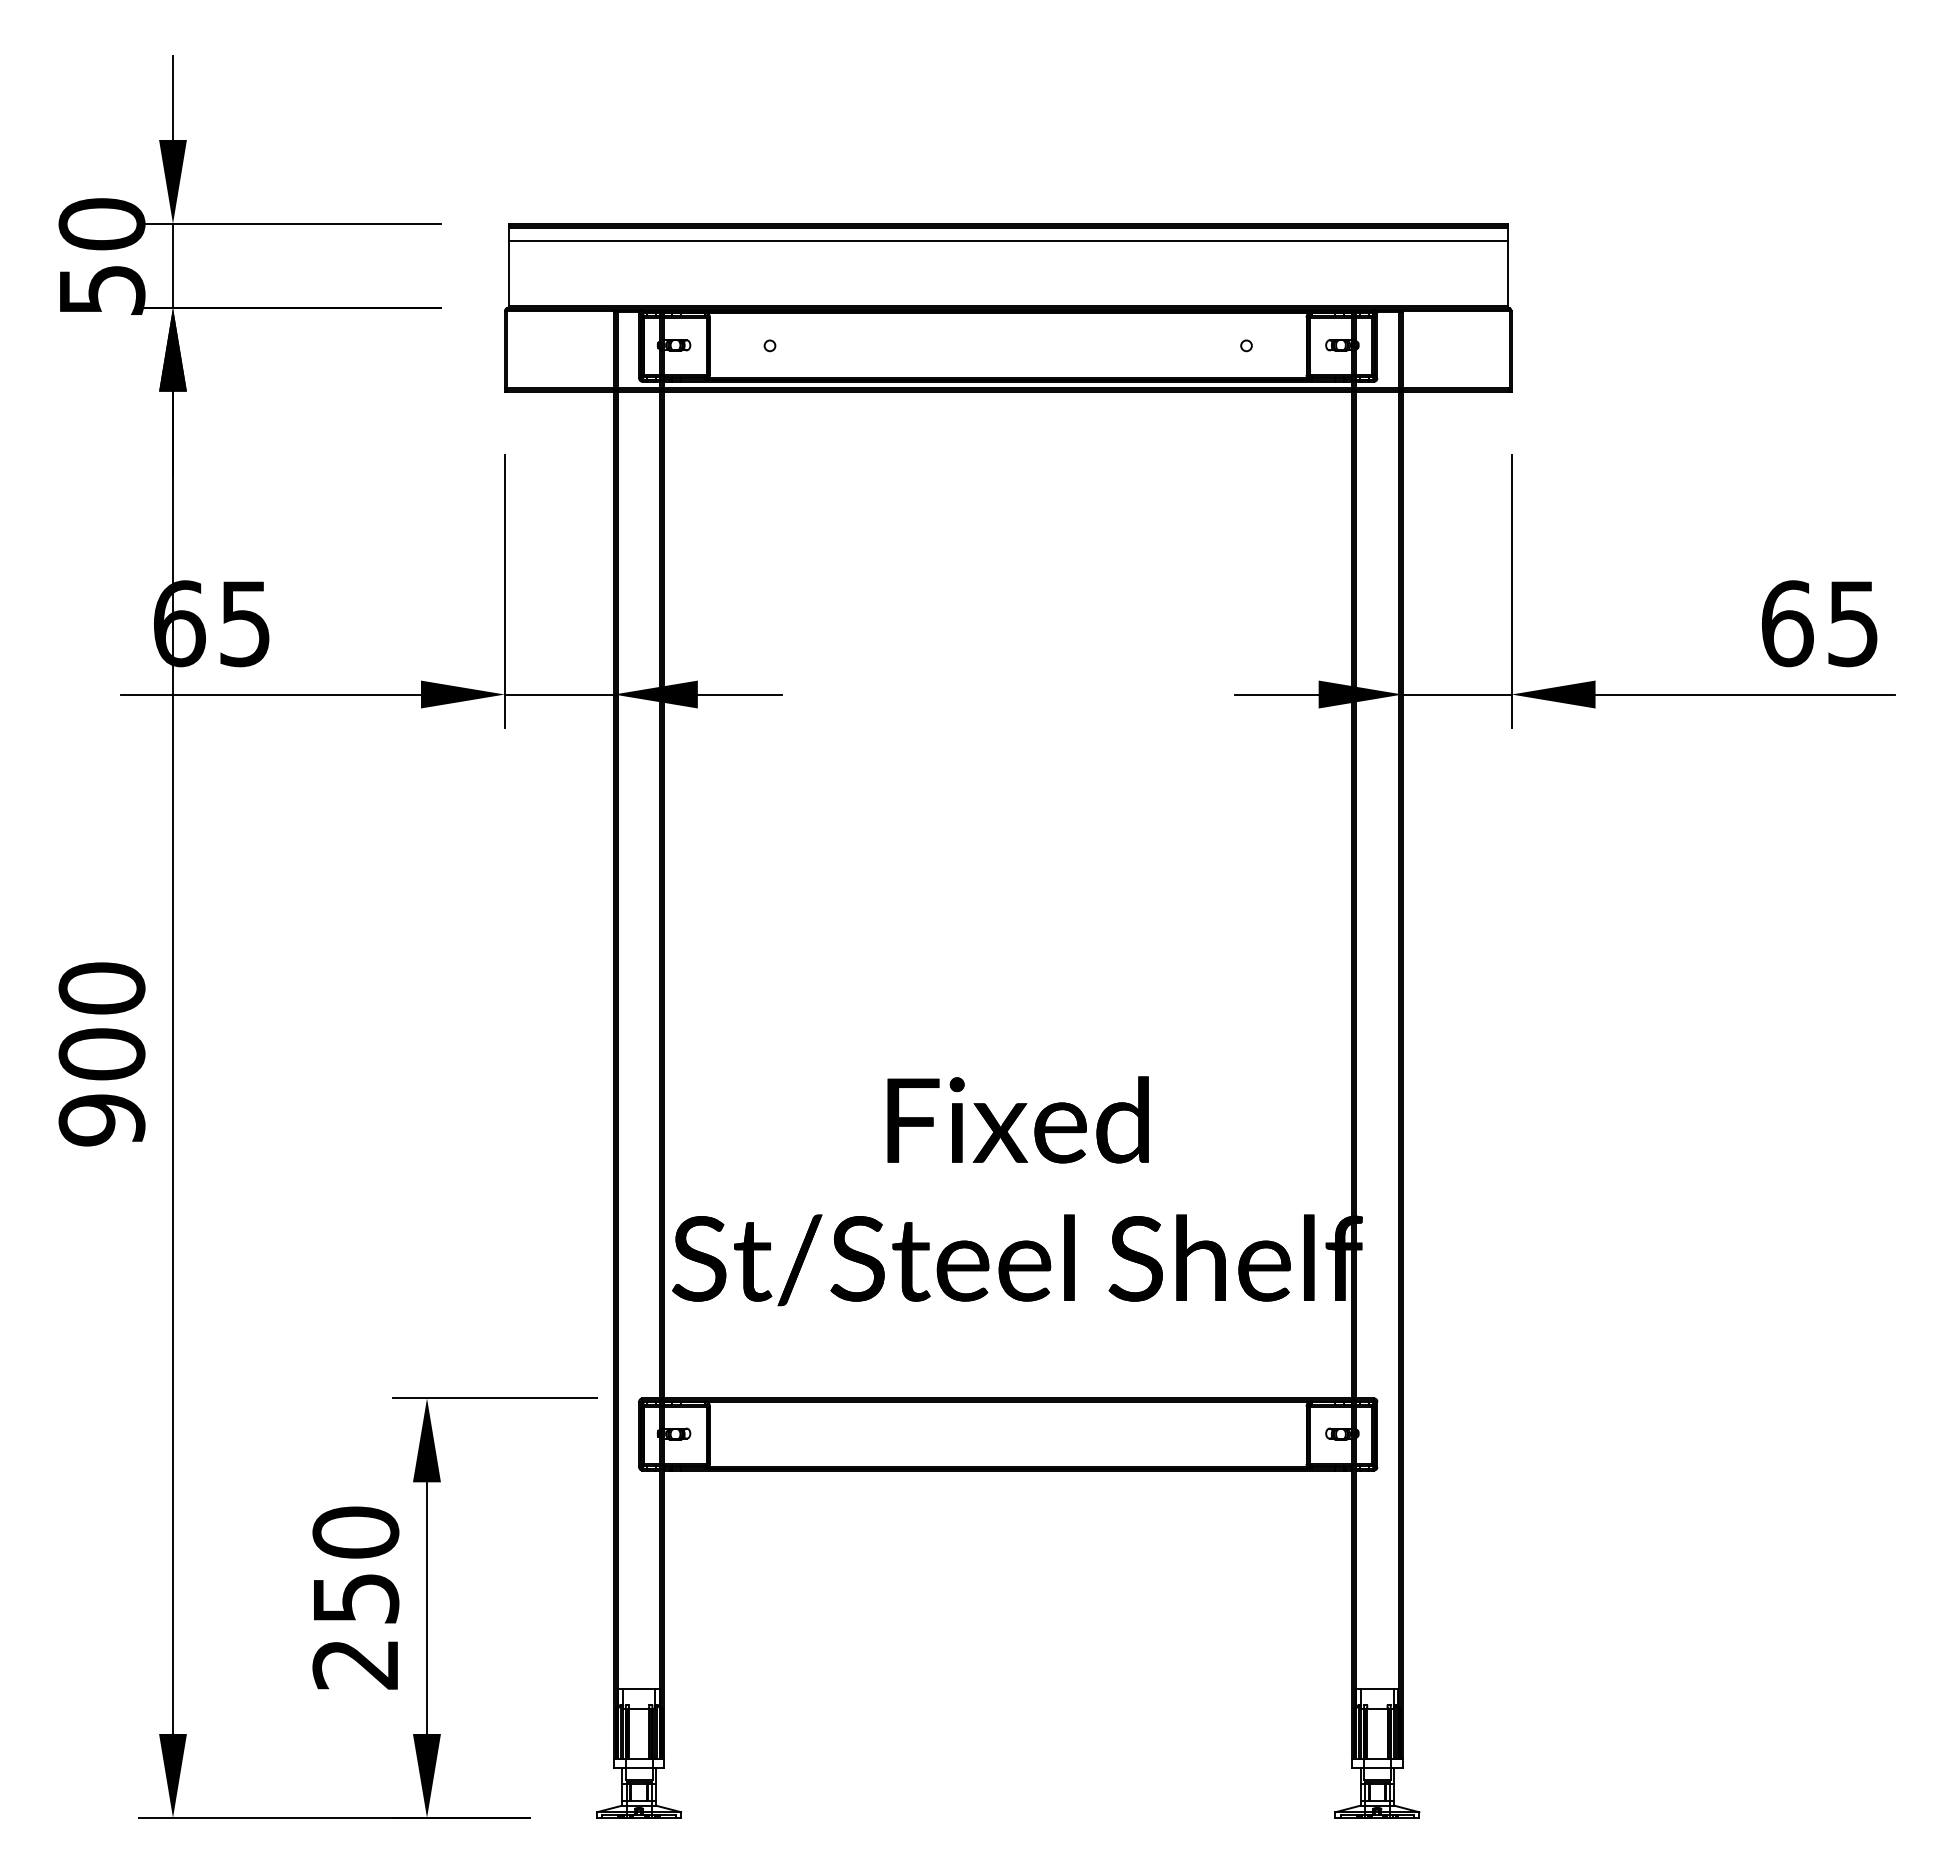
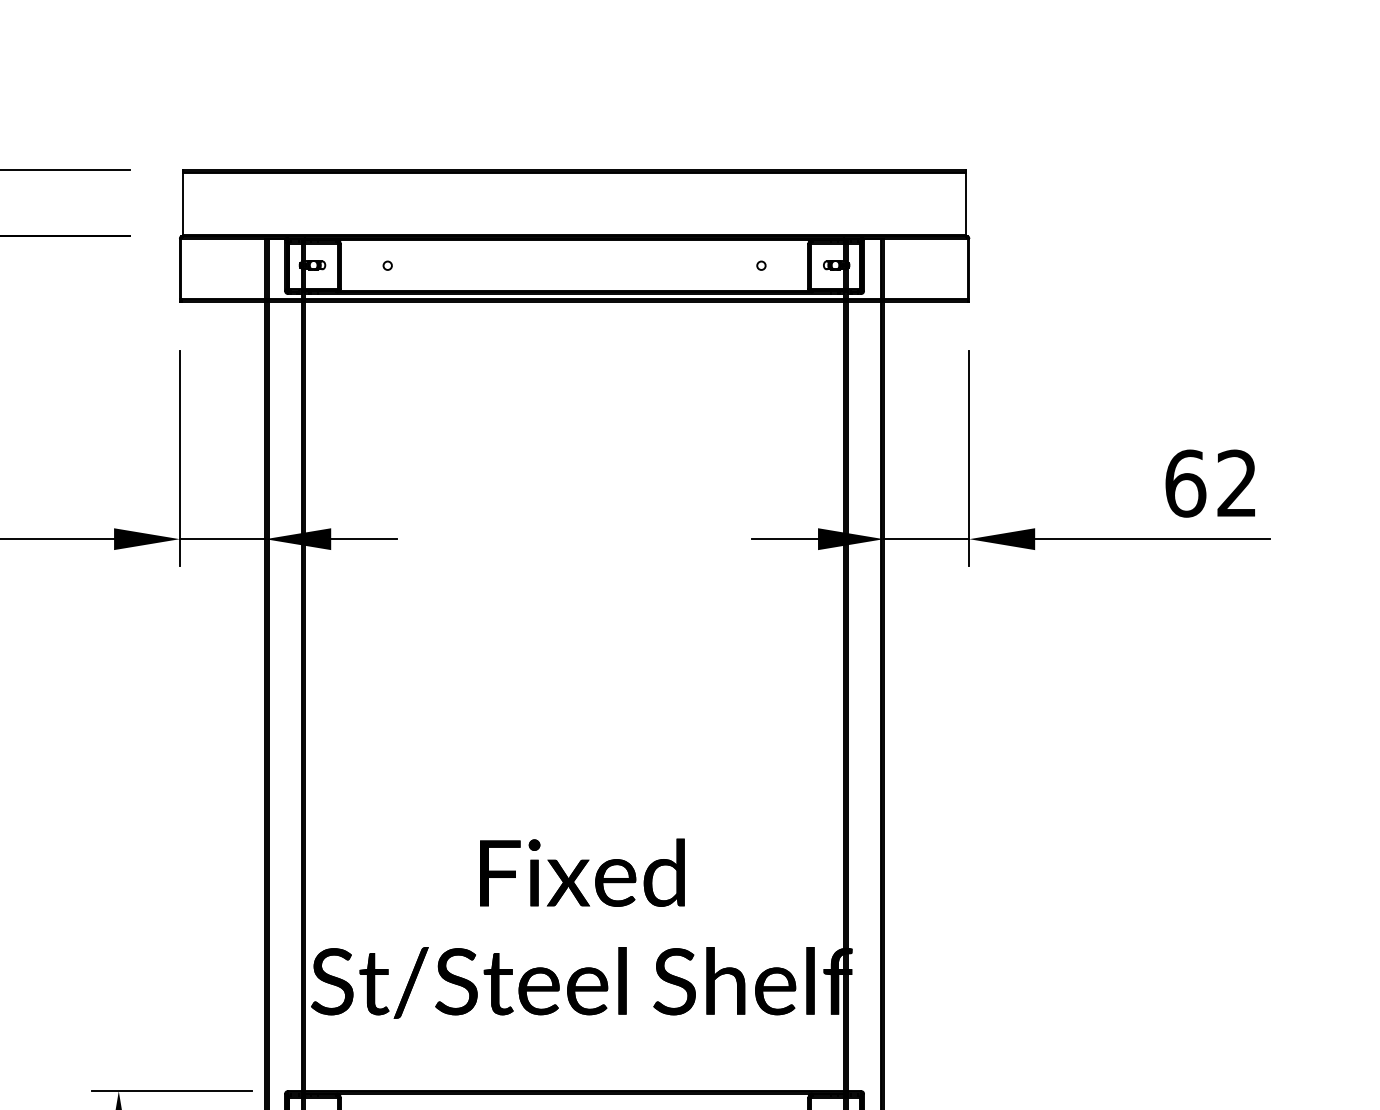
line: (1007, 241) -> (573, 183), removed
text: (1852, 623) -> (1236, 483), 65 -> 62

